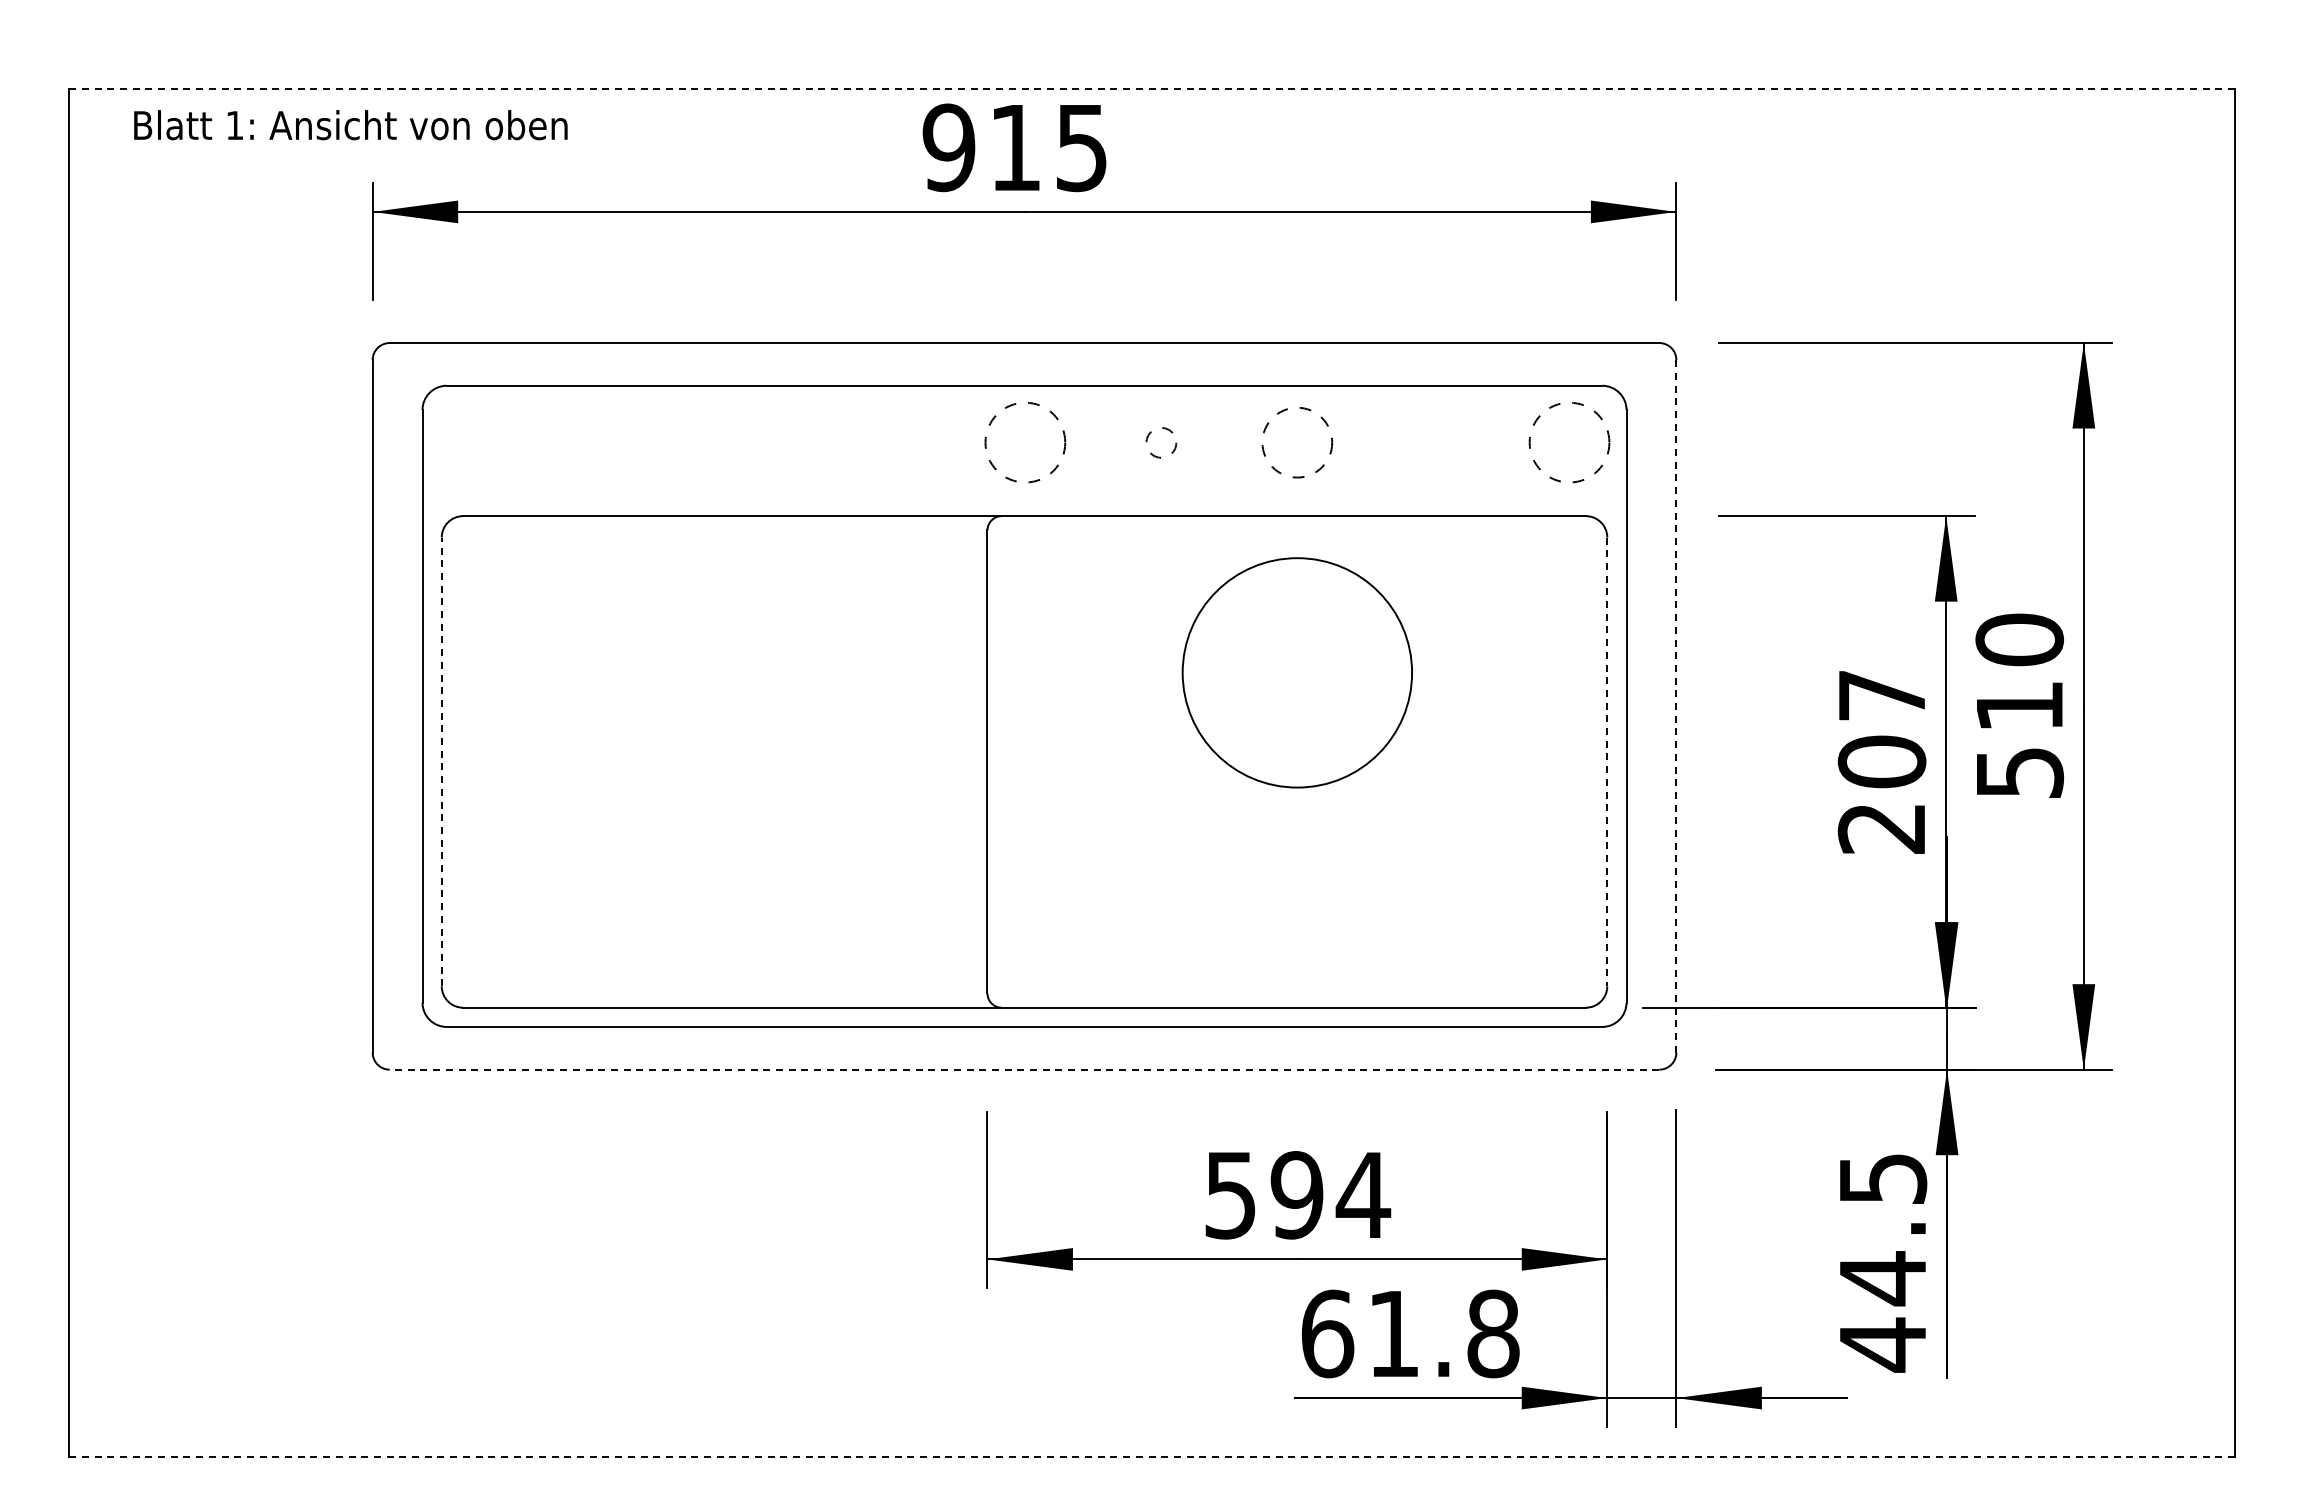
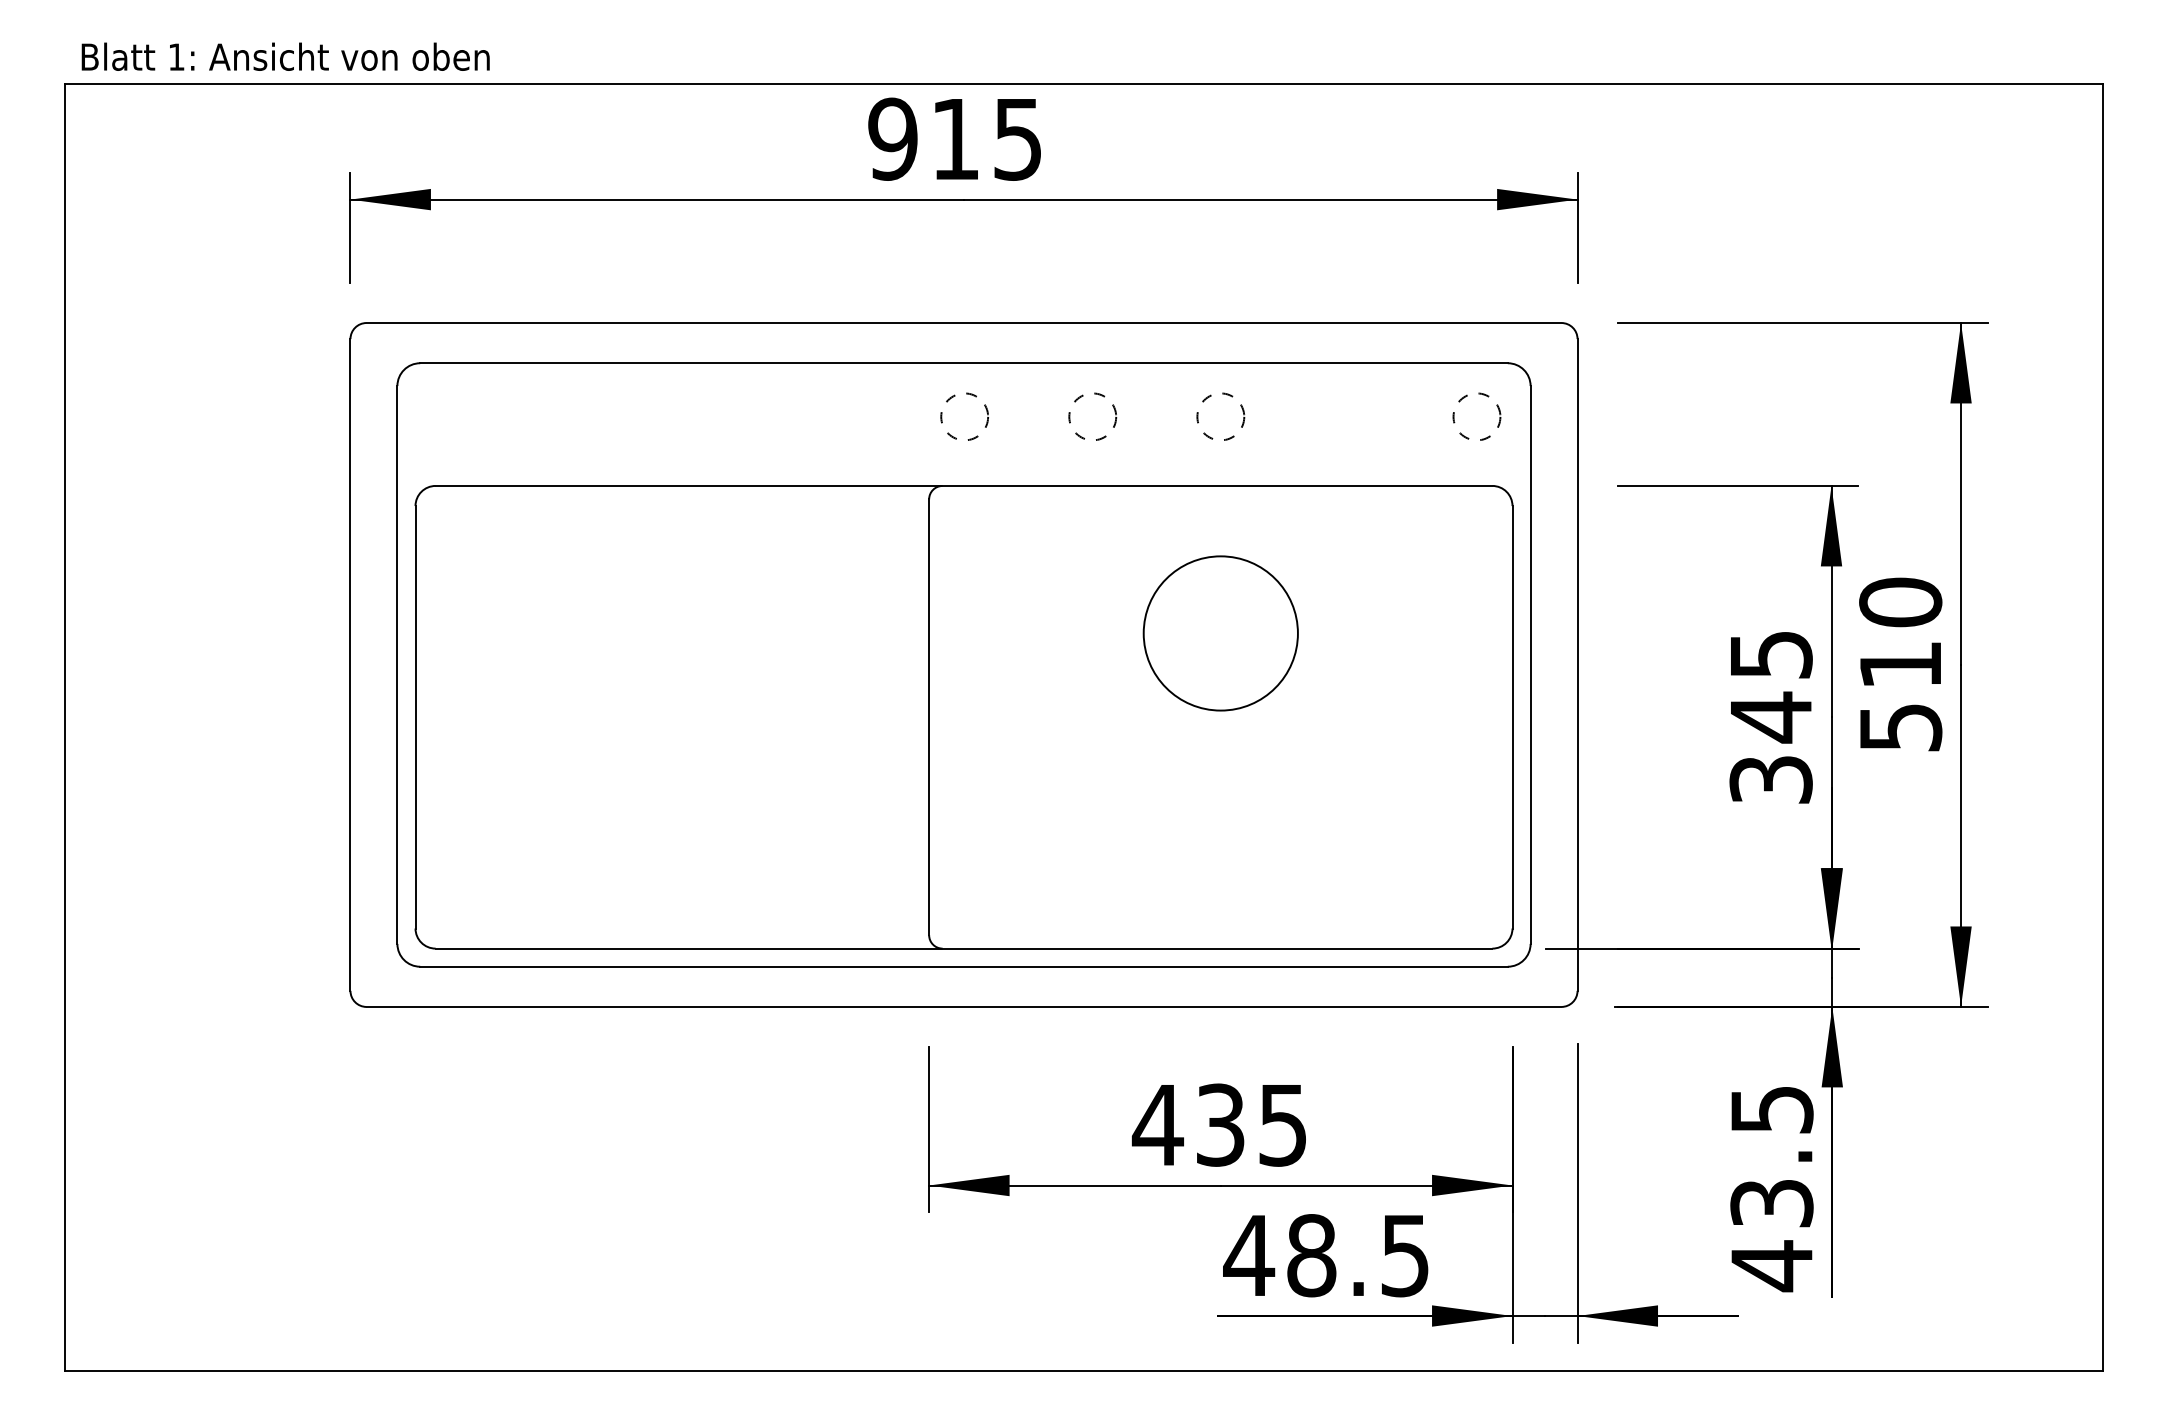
line: (1152, 89) -> (1084, 84), dashed -> solid
text: (350, 125) -> (285, 57), moved
circle: (1024, 442) -> (963, 416), size x0.62
circle: (1161, 442) -> (1092, 416), size x1.67
circle: (1297, 442) -> (1220, 416), size x0.71
circle: (1569, 442) -> (1476, 416), size x0.62
circle: (1297, 672) -> (1220, 633), size x0.71
line: (1676, 706) -> (1577, 665), dashed -> solid
line: (441, 761) -> (415, 716), dashed -> solid
line: (1607, 762) -> (1512, 717), dashed -> solid
text: (1881, 762) -> (1770, 717), 207 -> 345
line: (1024, 1069) -> (963, 1006), dashed -> solid
text: (1296, 1195) -> (1220, 1125), 594 -> 435
text: (1882, 1278) -> (1771, 1203), 44.5 -> 43.5
text: (1409, 1333) -> (1326, 1255), 61.8 -> 48.5
line: (1152, 1456) -> (1084, 1371), dashed -> solid

